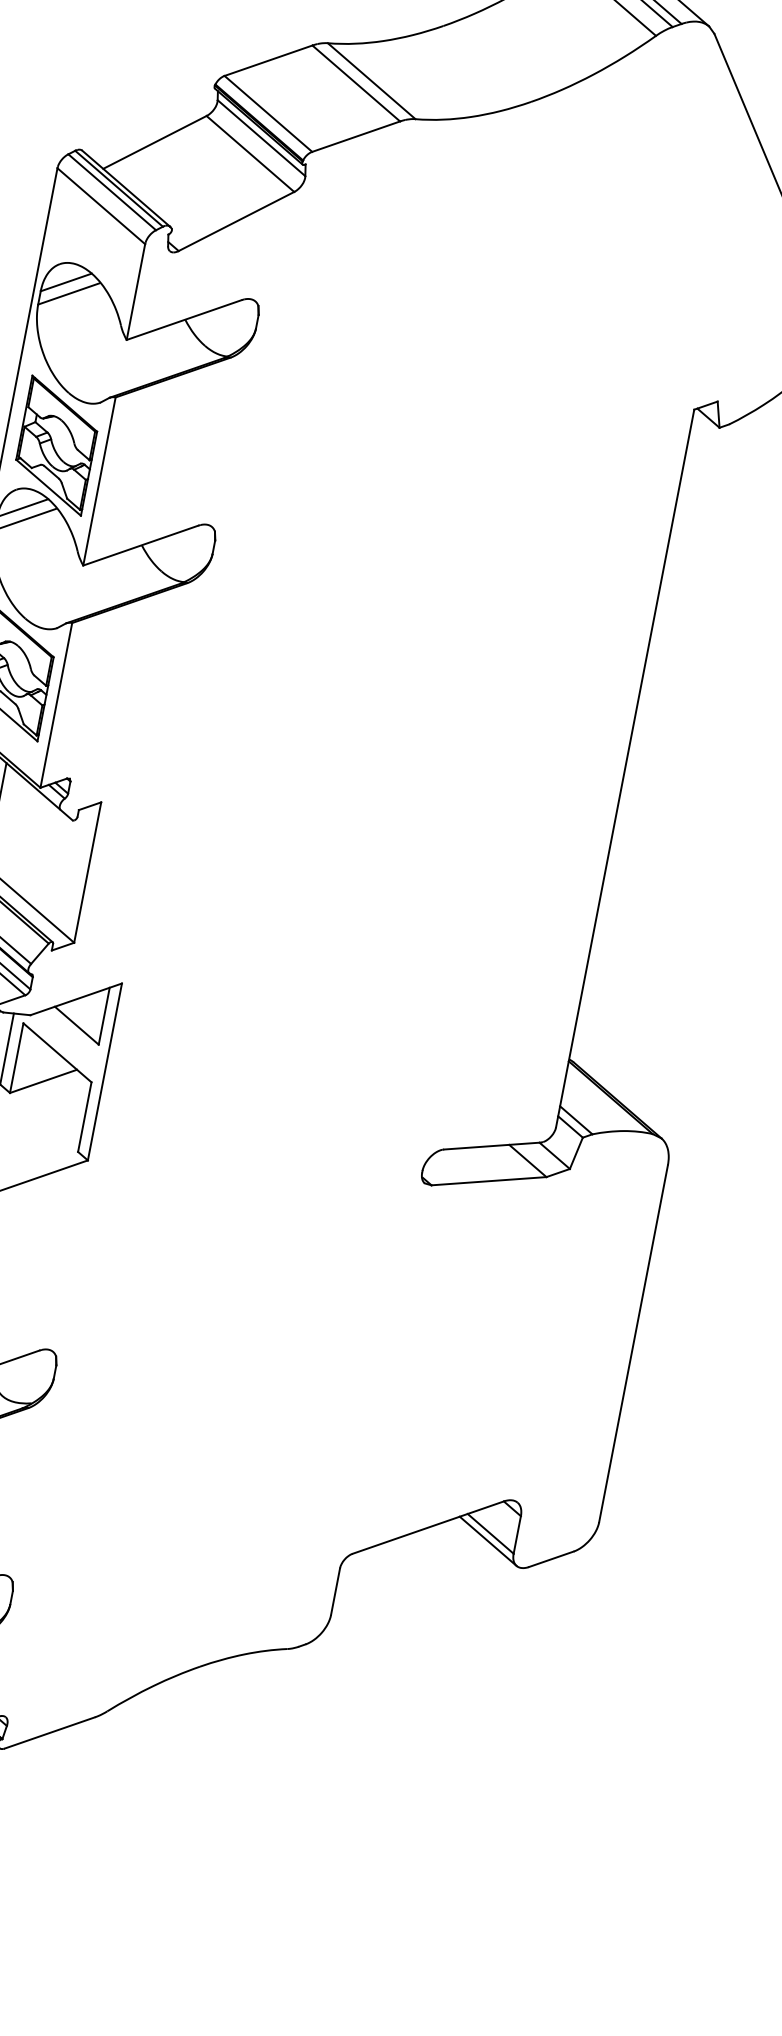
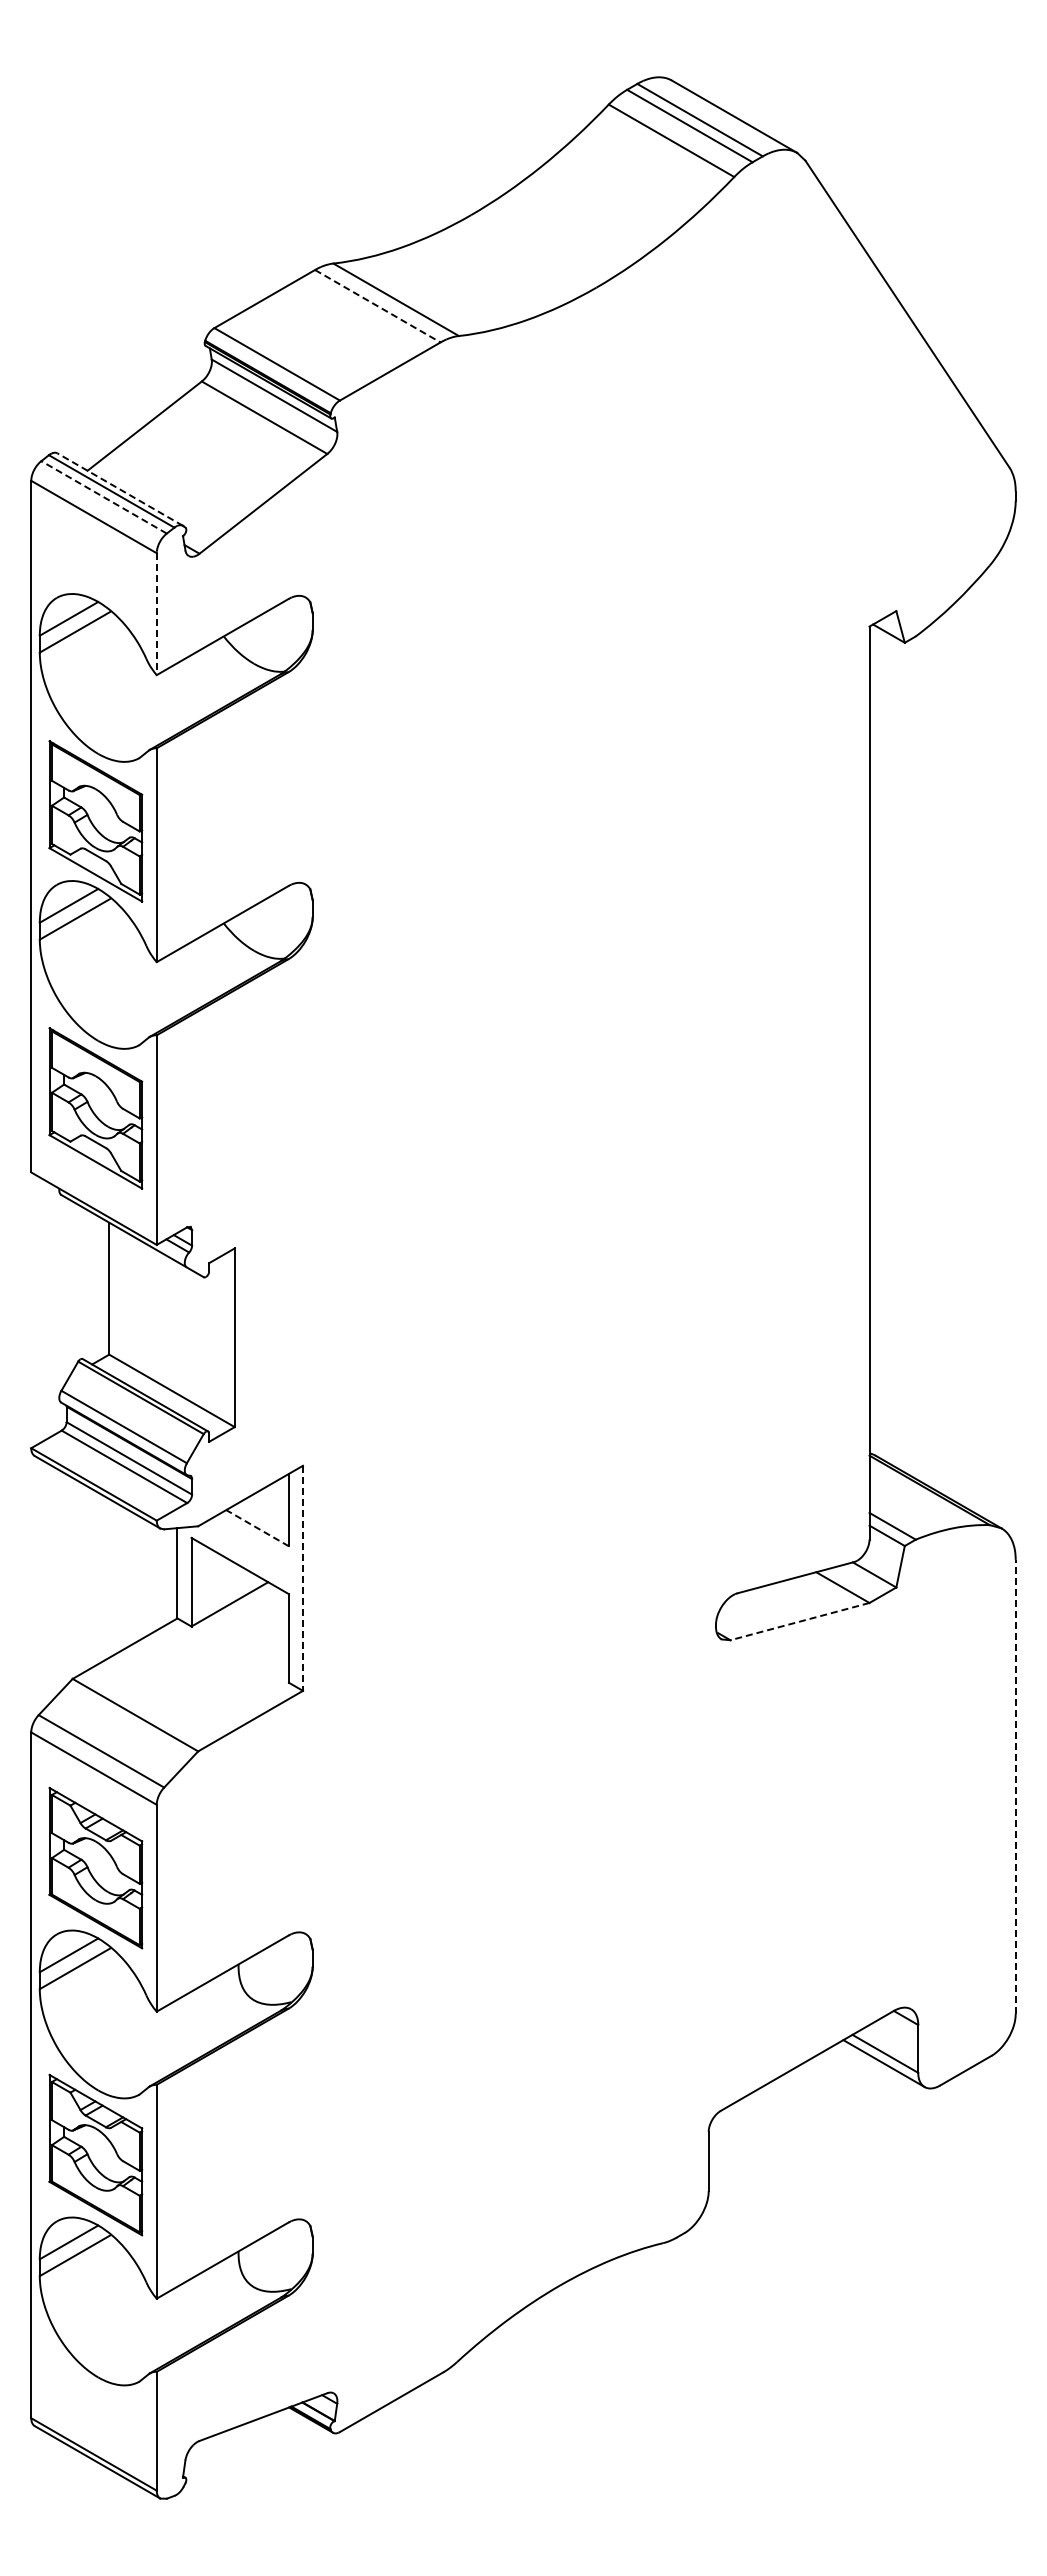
line: (356, 83) -> (378, 306), solid -> dashed
line: (125, 188) -> (119, 489), solid -> dashed
line: (111, 192) -> (103, 497), solid -> dashed
line: (135, 292) -> (156, 614), solid -> dashed
line: (76, 1025) -> (257, 1527), solid -> dashed
line: (104, 1072) -> (302, 1578), solid -> dashed
line: (488, 1181) -> (799, 1621), solid -> dashed
line: (633, 1343) -> (1015, 1786), solid -> dashed

